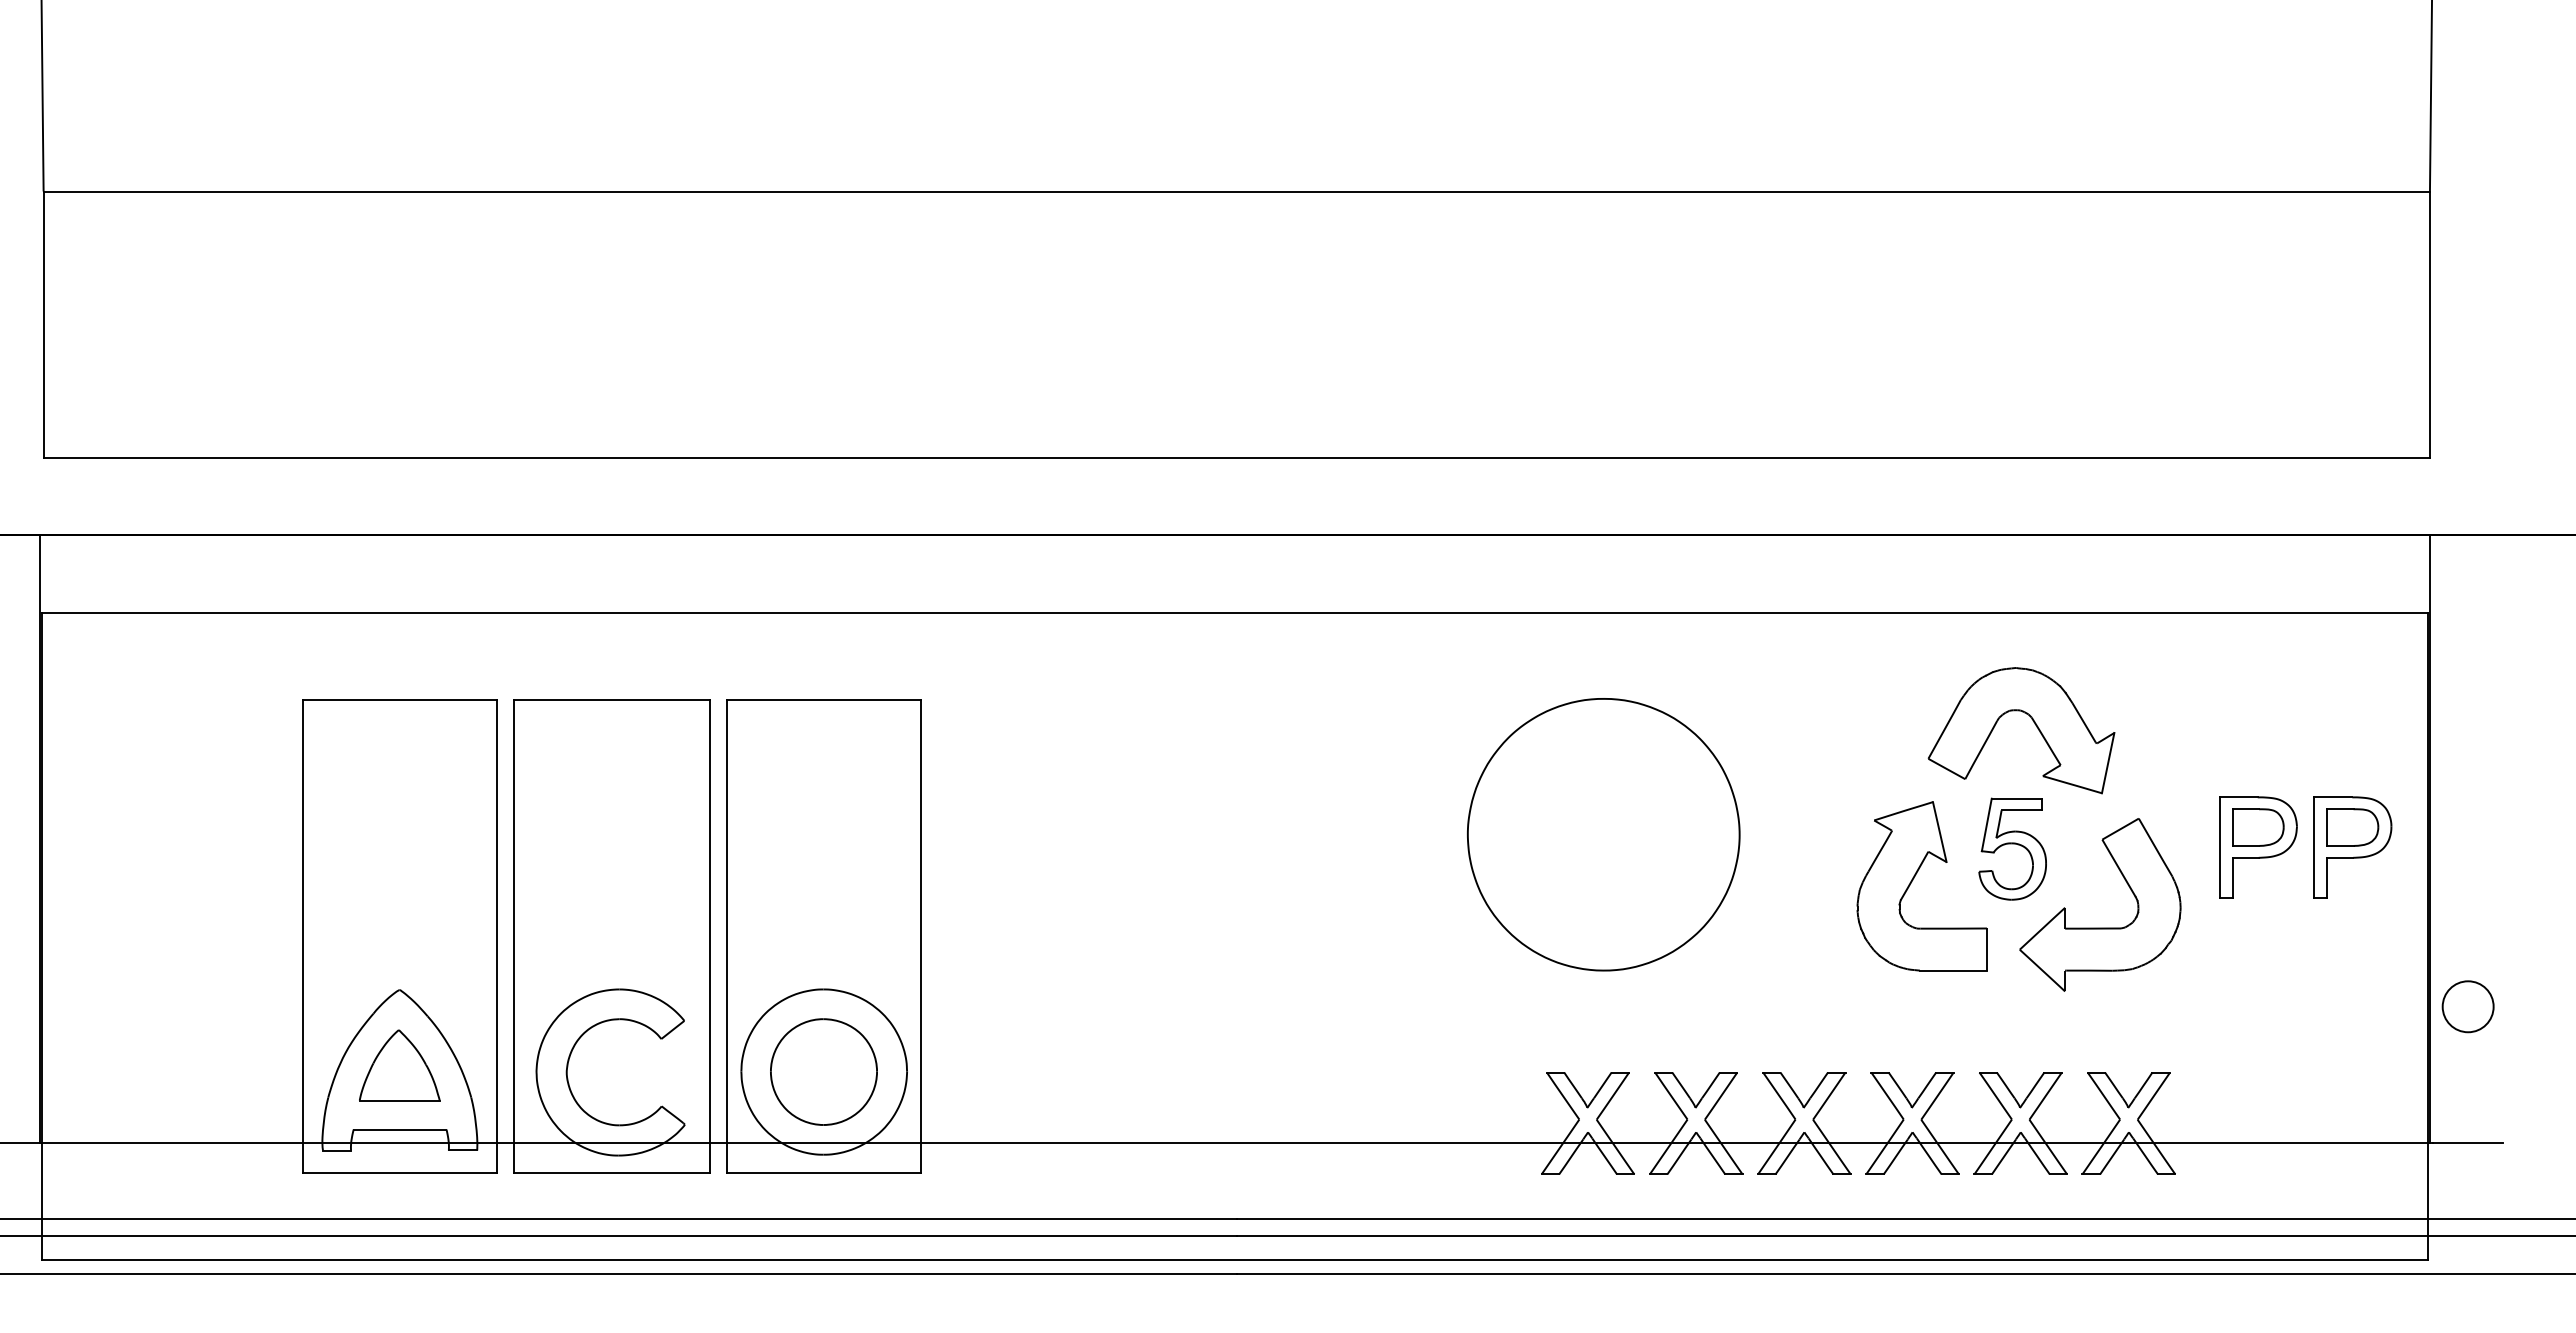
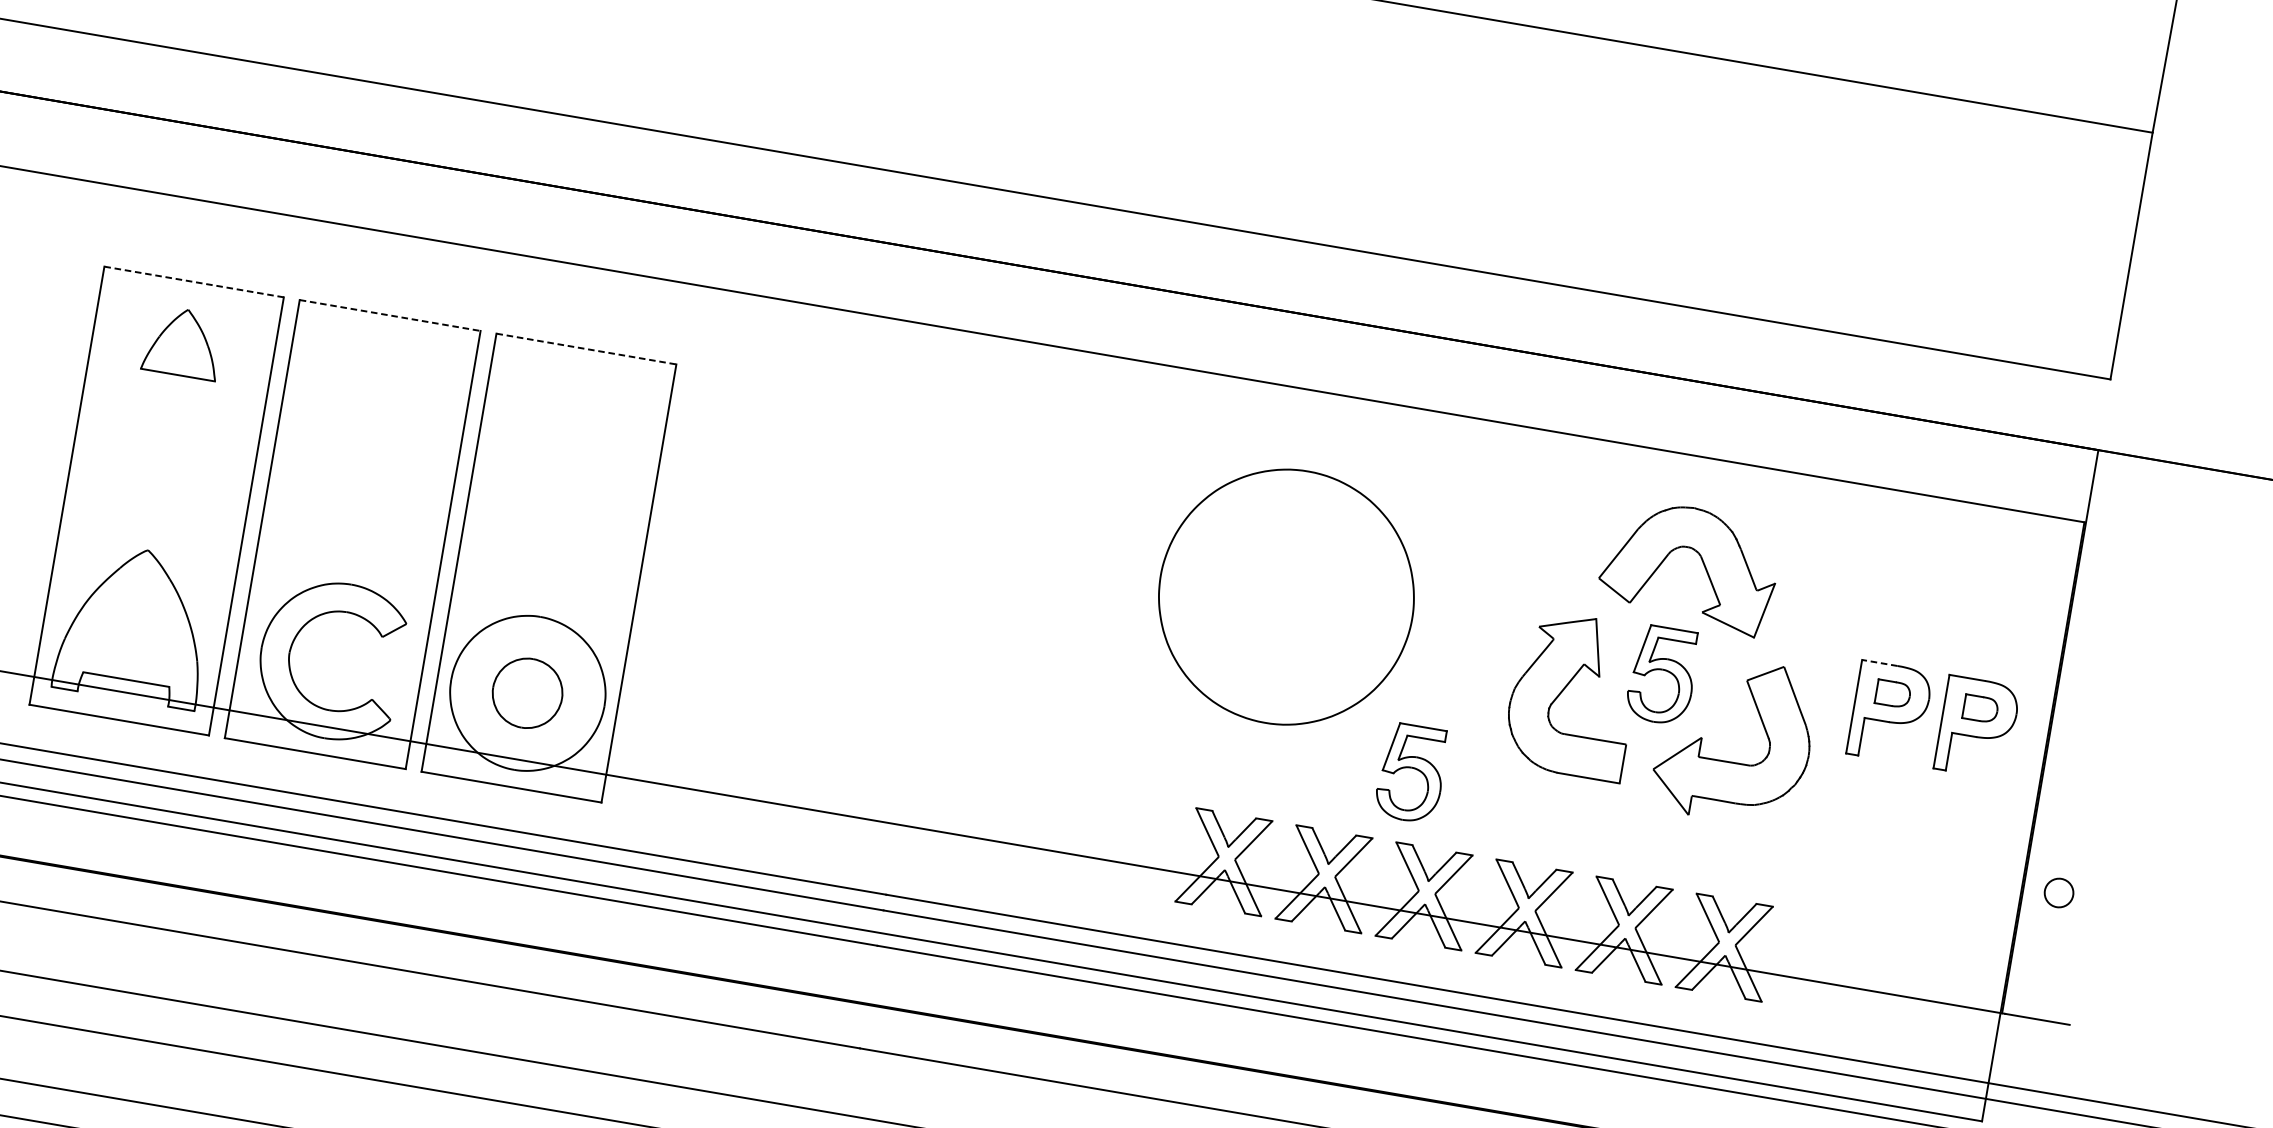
line: (399, 699) -> (193, 281), solid -> dashed
line: (611, 699) -> (389, 315), solid -> dashed
line: (824, 699) -> (586, 348), solid -> dashed
line: (2238, 797) -> (1879, 663), solid -> dashed
part: (2258, 827) -> (1893, 694), size x0.7
part: (2352, 827) -> (1980, 708), size x0.7
part: (1766, 996) -> (1411, 772), added
circle: (2467, 1006) -> (2058, 892), size x0.6
part: (399, 1065) -> (183, 342), moved
part: (823, 1071) -> (527, 692), size x0.7

